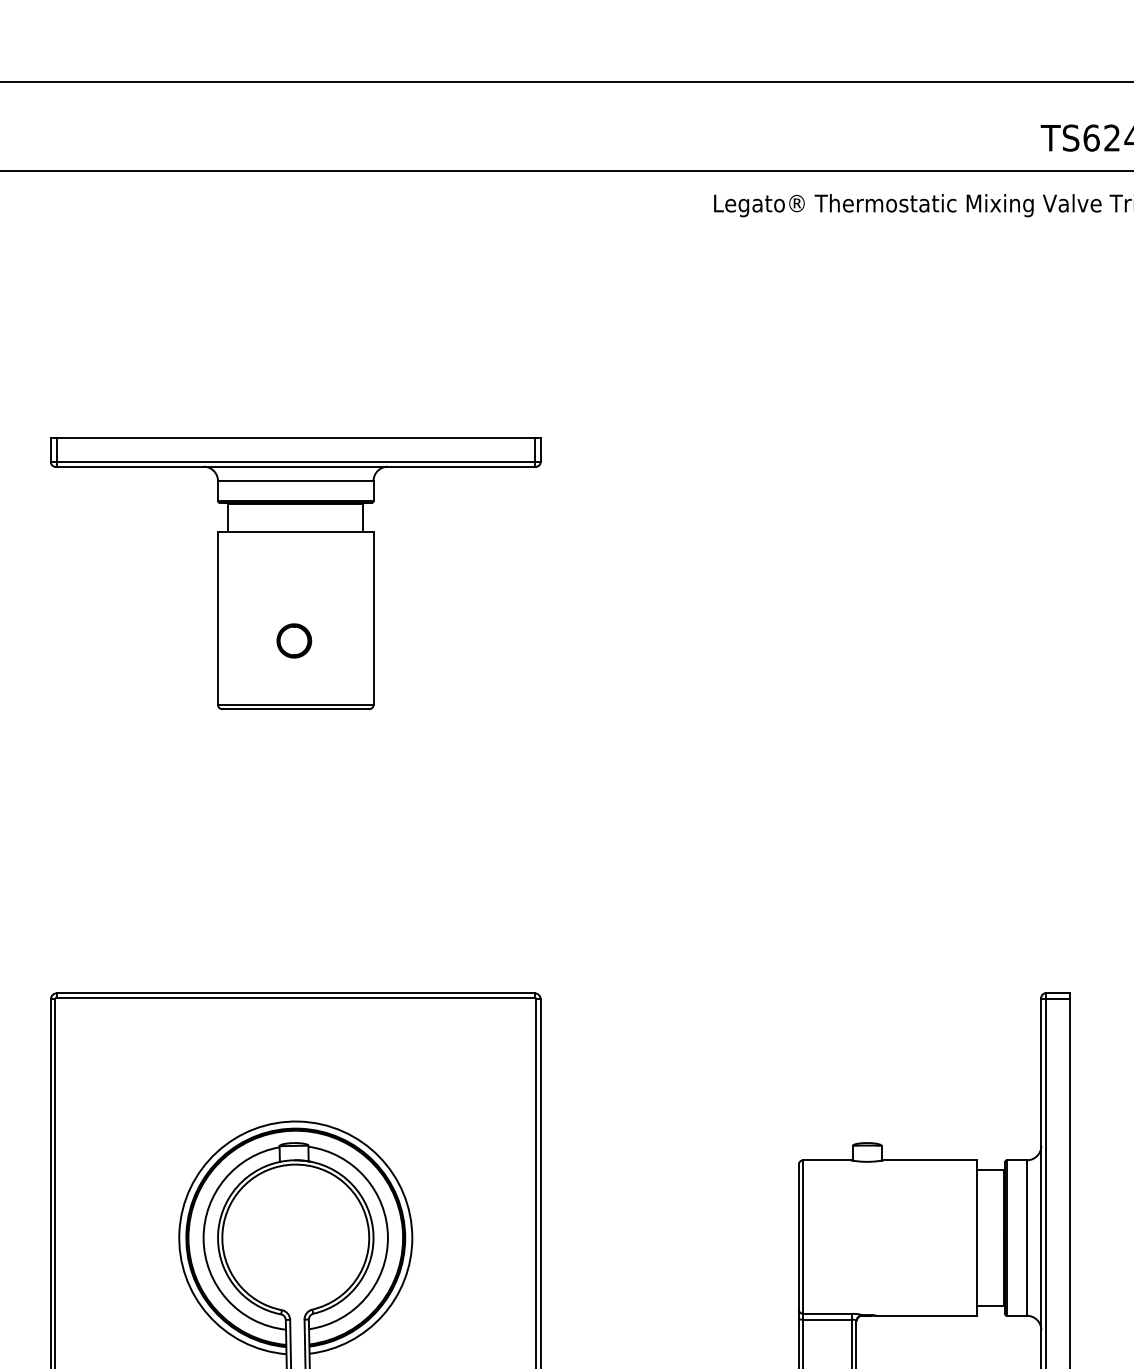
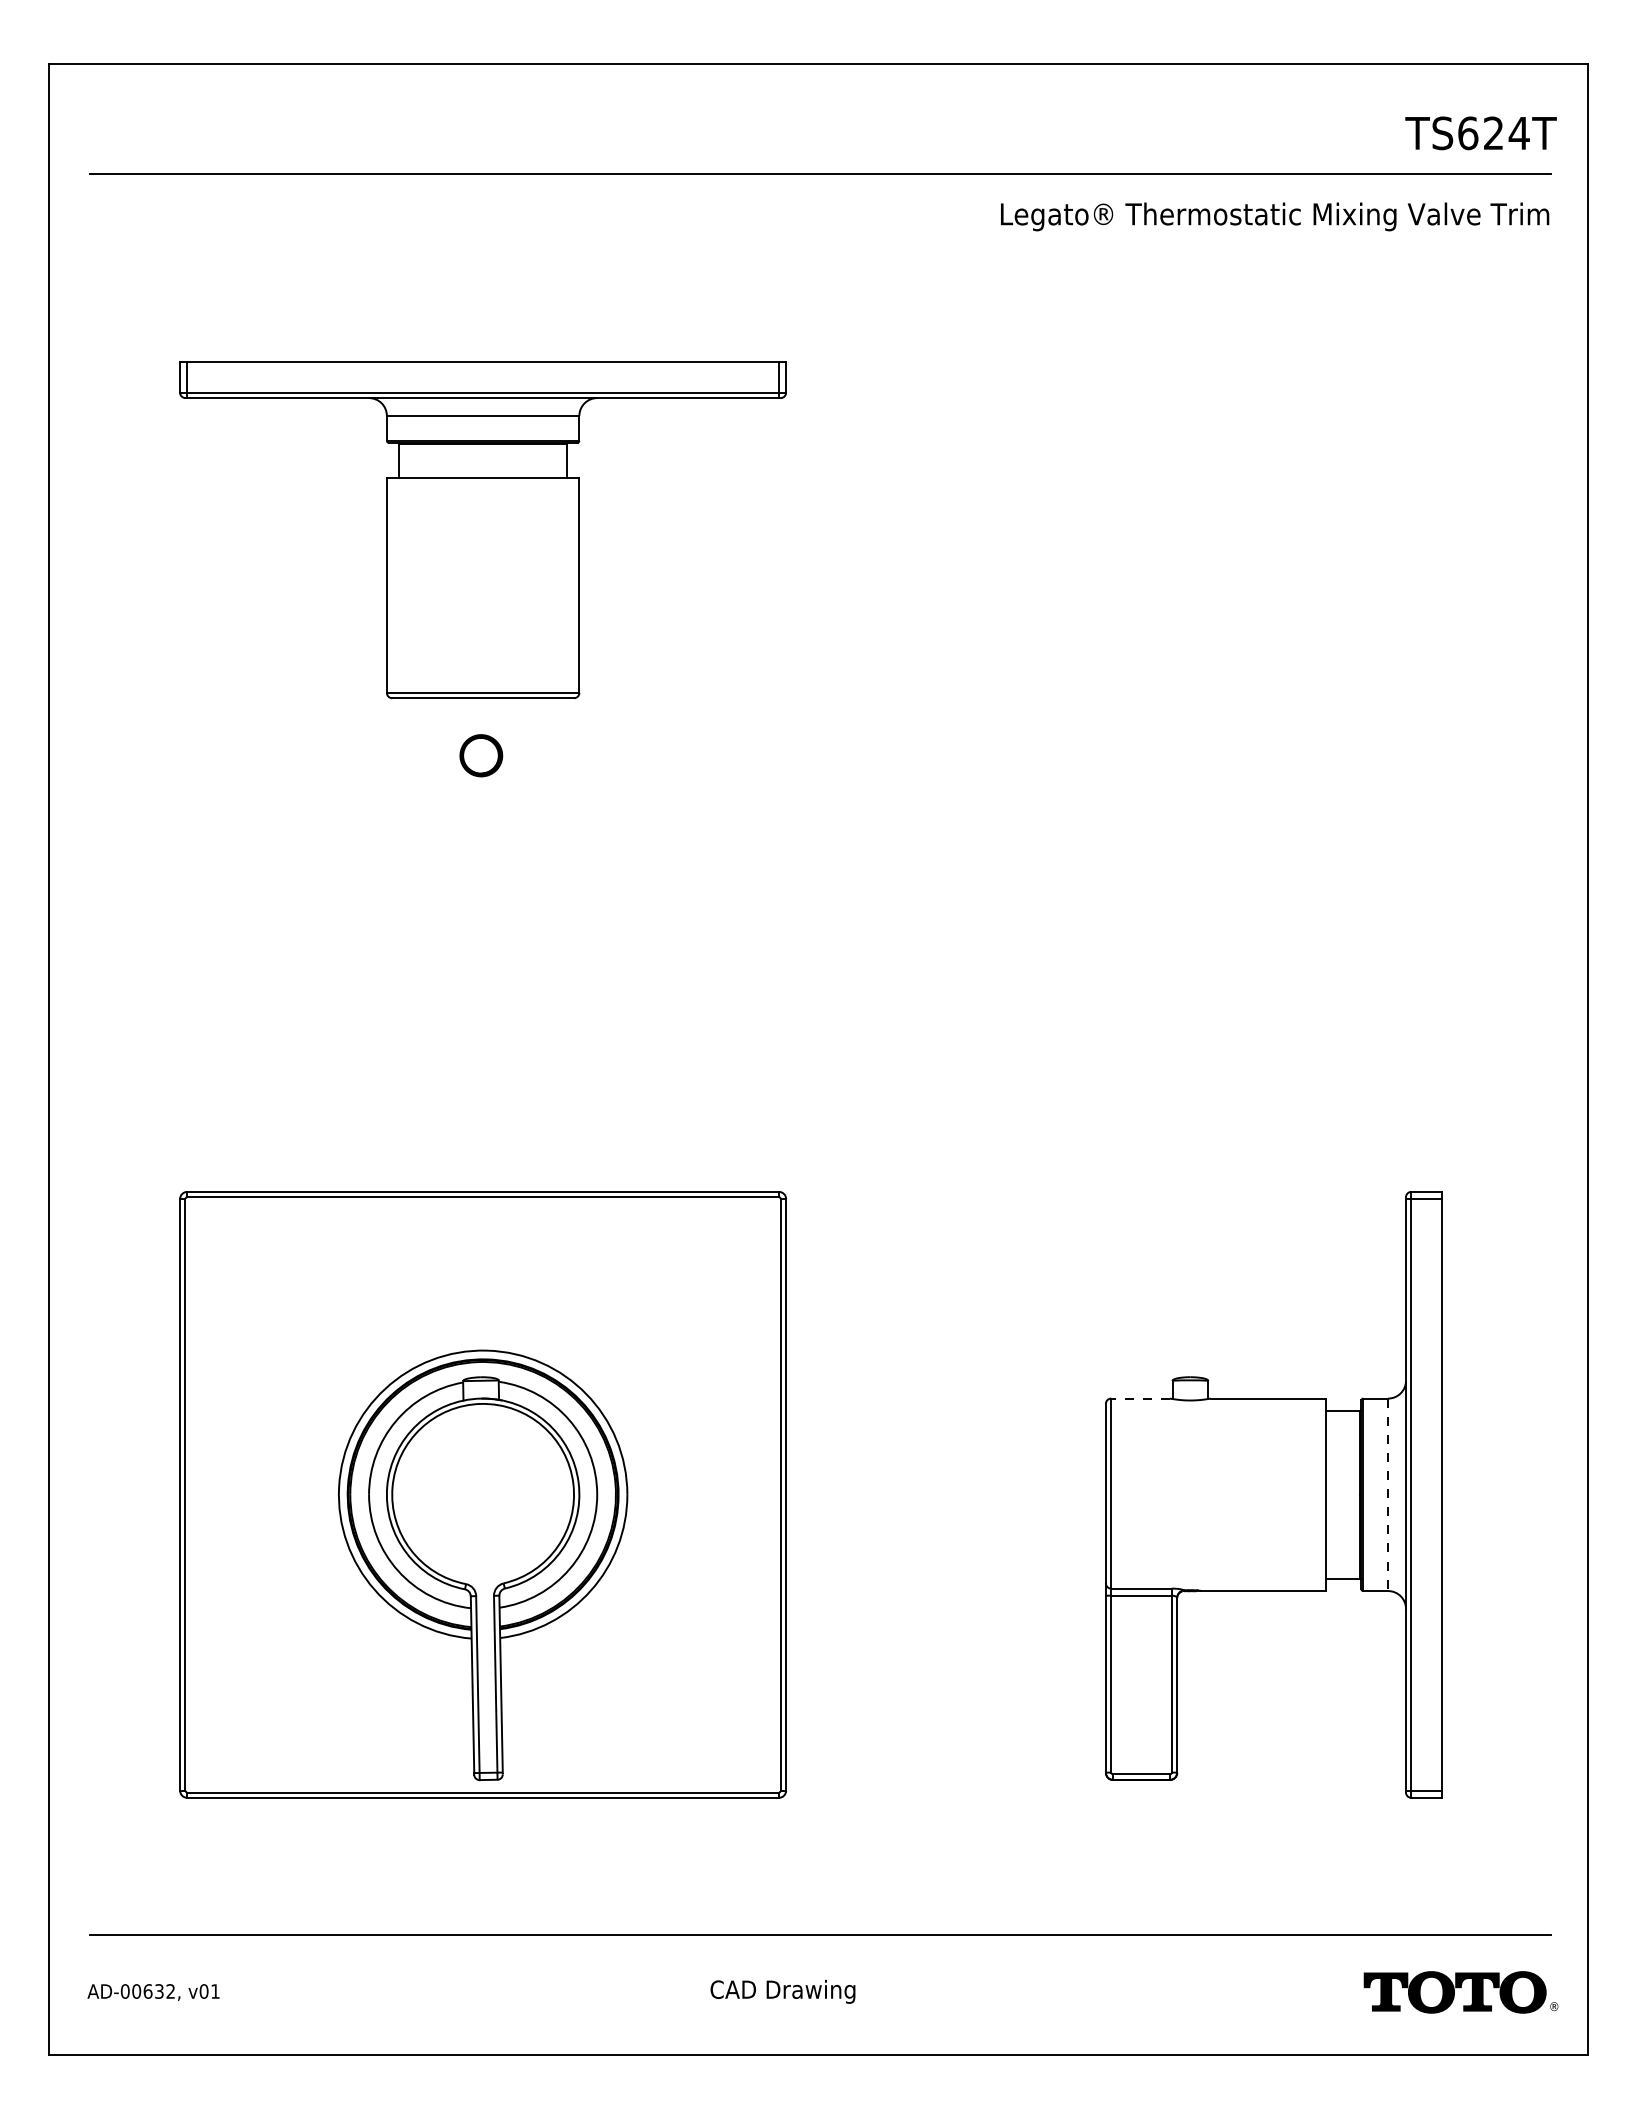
part: (295, 573) -> (482, 530), moved
line: (826, 1160) -> (1140, 1398), solid -> dashed
line: (1027, 1238) -> (1388, 1495), solid -> dashed

